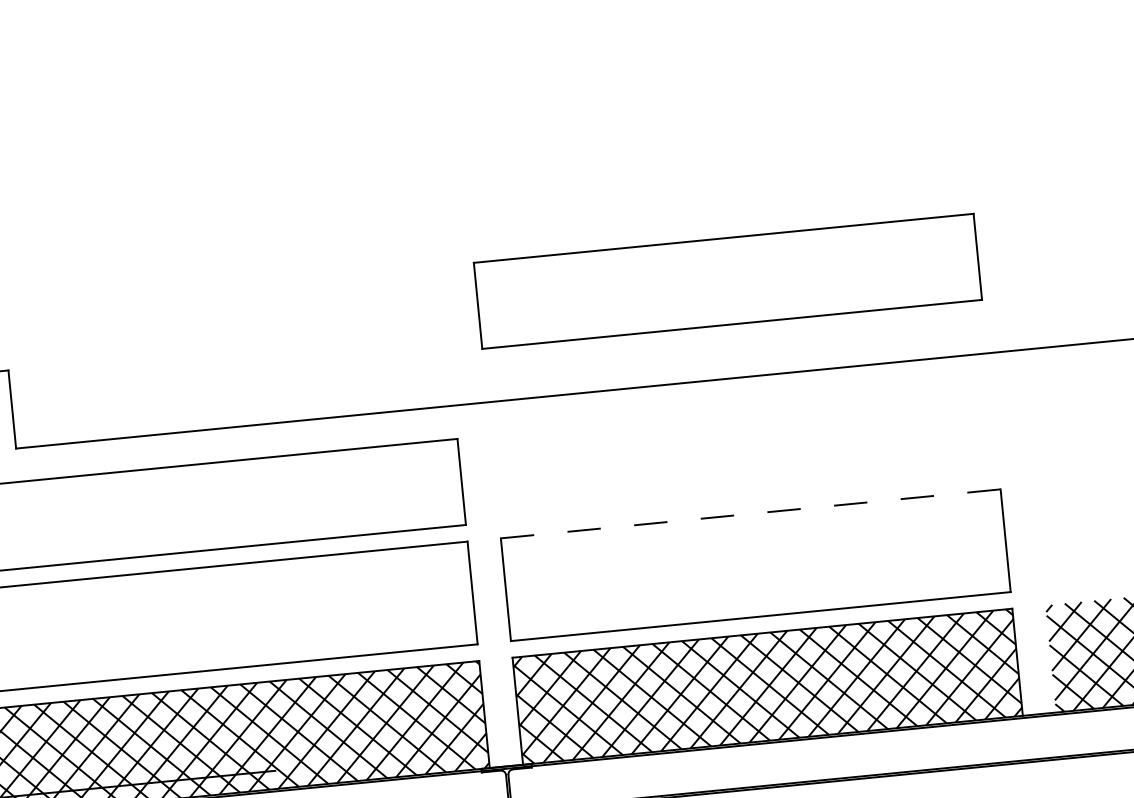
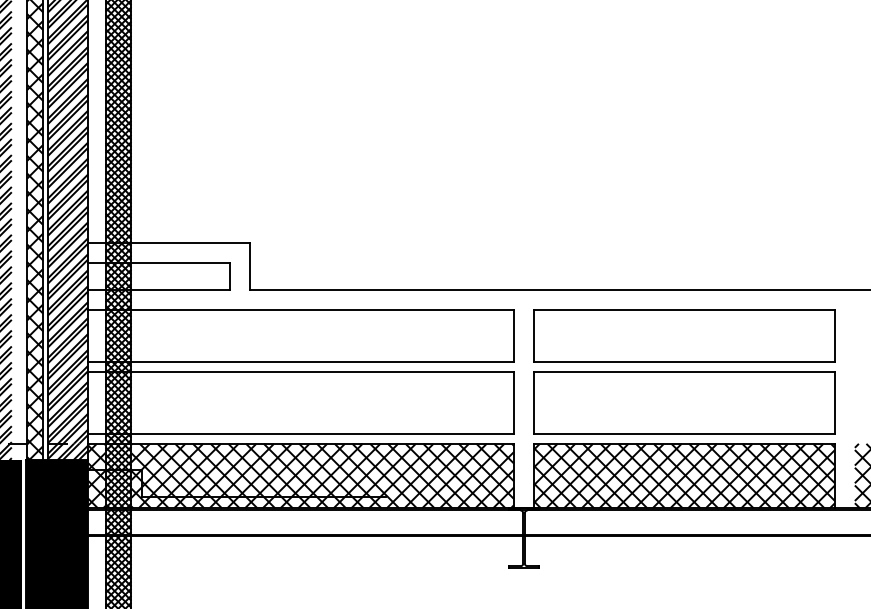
part: (727, 280) -> (684, 335), moved
line: (749, 514) -> (683, 372), dashed -> solid

